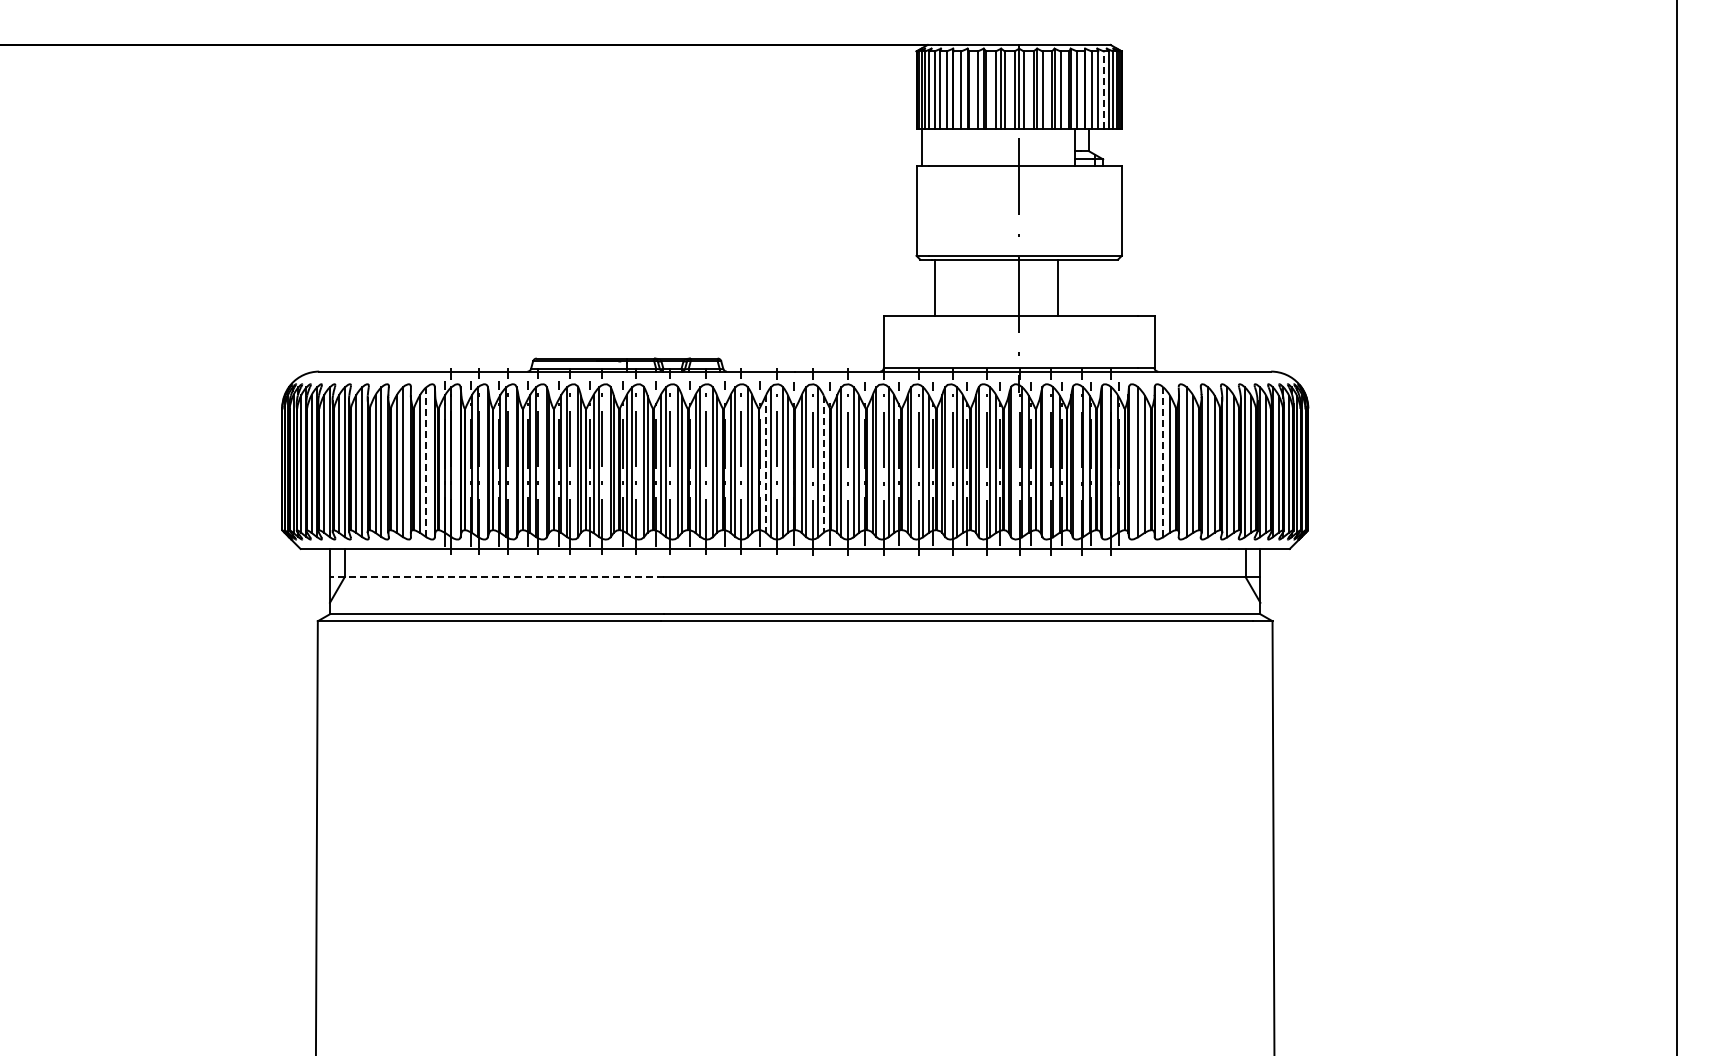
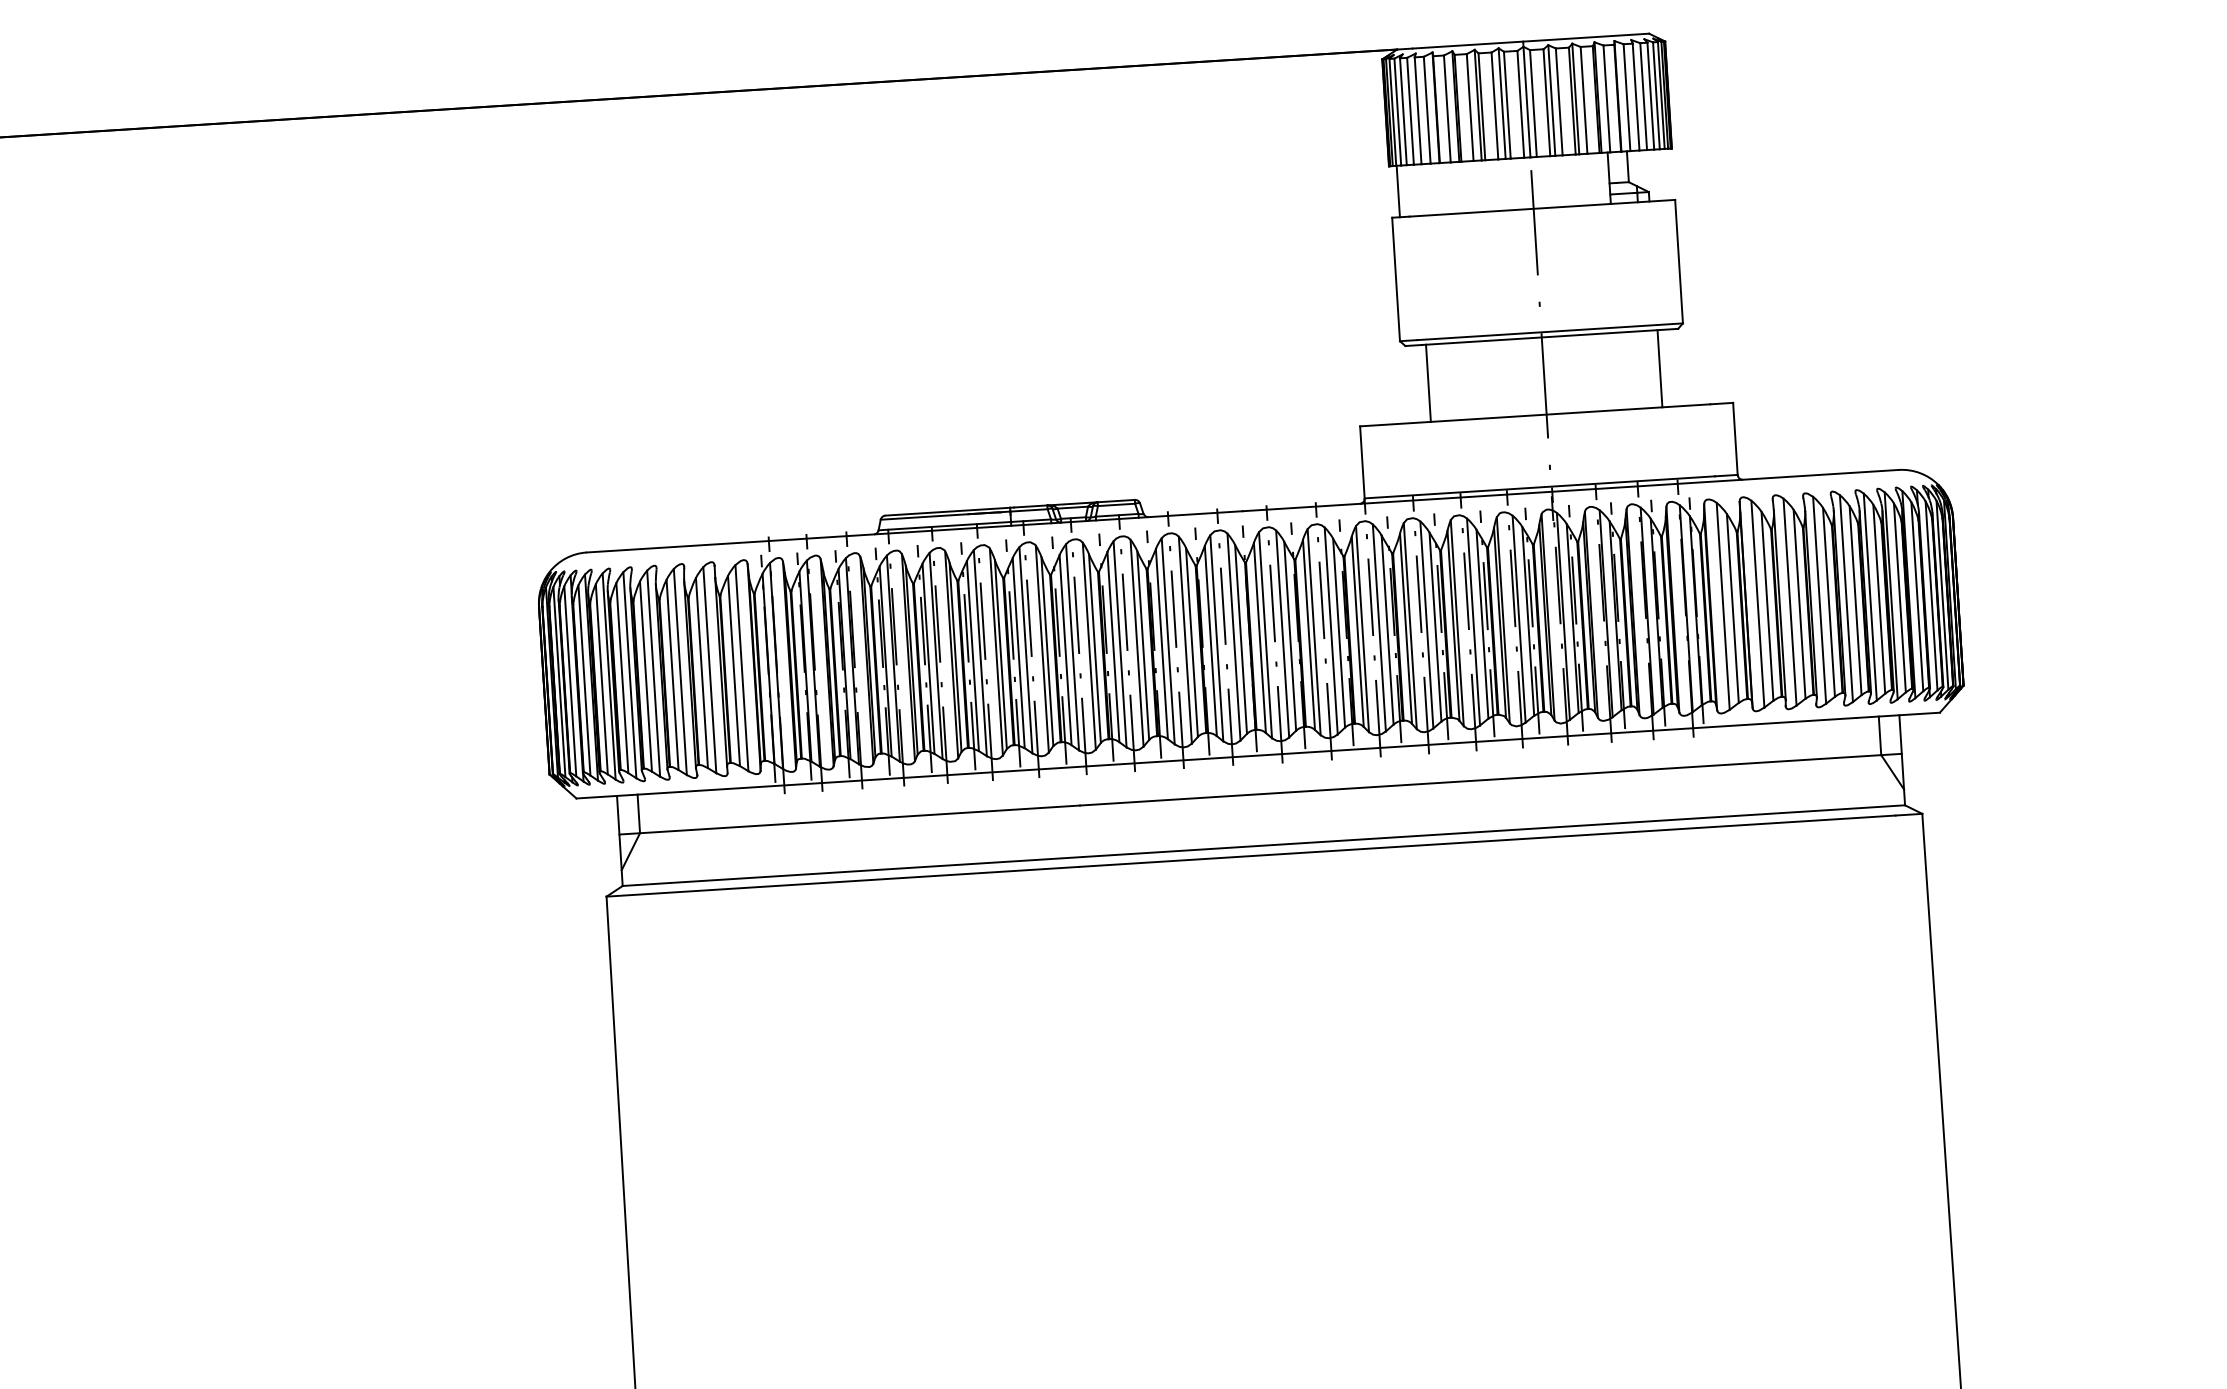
line: (1103, 90) -> (1643, 97), dashed -> solid
line: (1058, 287) -> (1660, 368), moved
line: (426, 462) -> (742, 668), dashed -> solid
line: (1163, 462) -> (1758, 604), dashed -> solid
line: (766, 463) -> (1211, 640), dashed -> solid
line: (823, 464) -> (1289, 636), dashed -> solid
line: (496, 576) -> (848, 819), dashed -> solid

